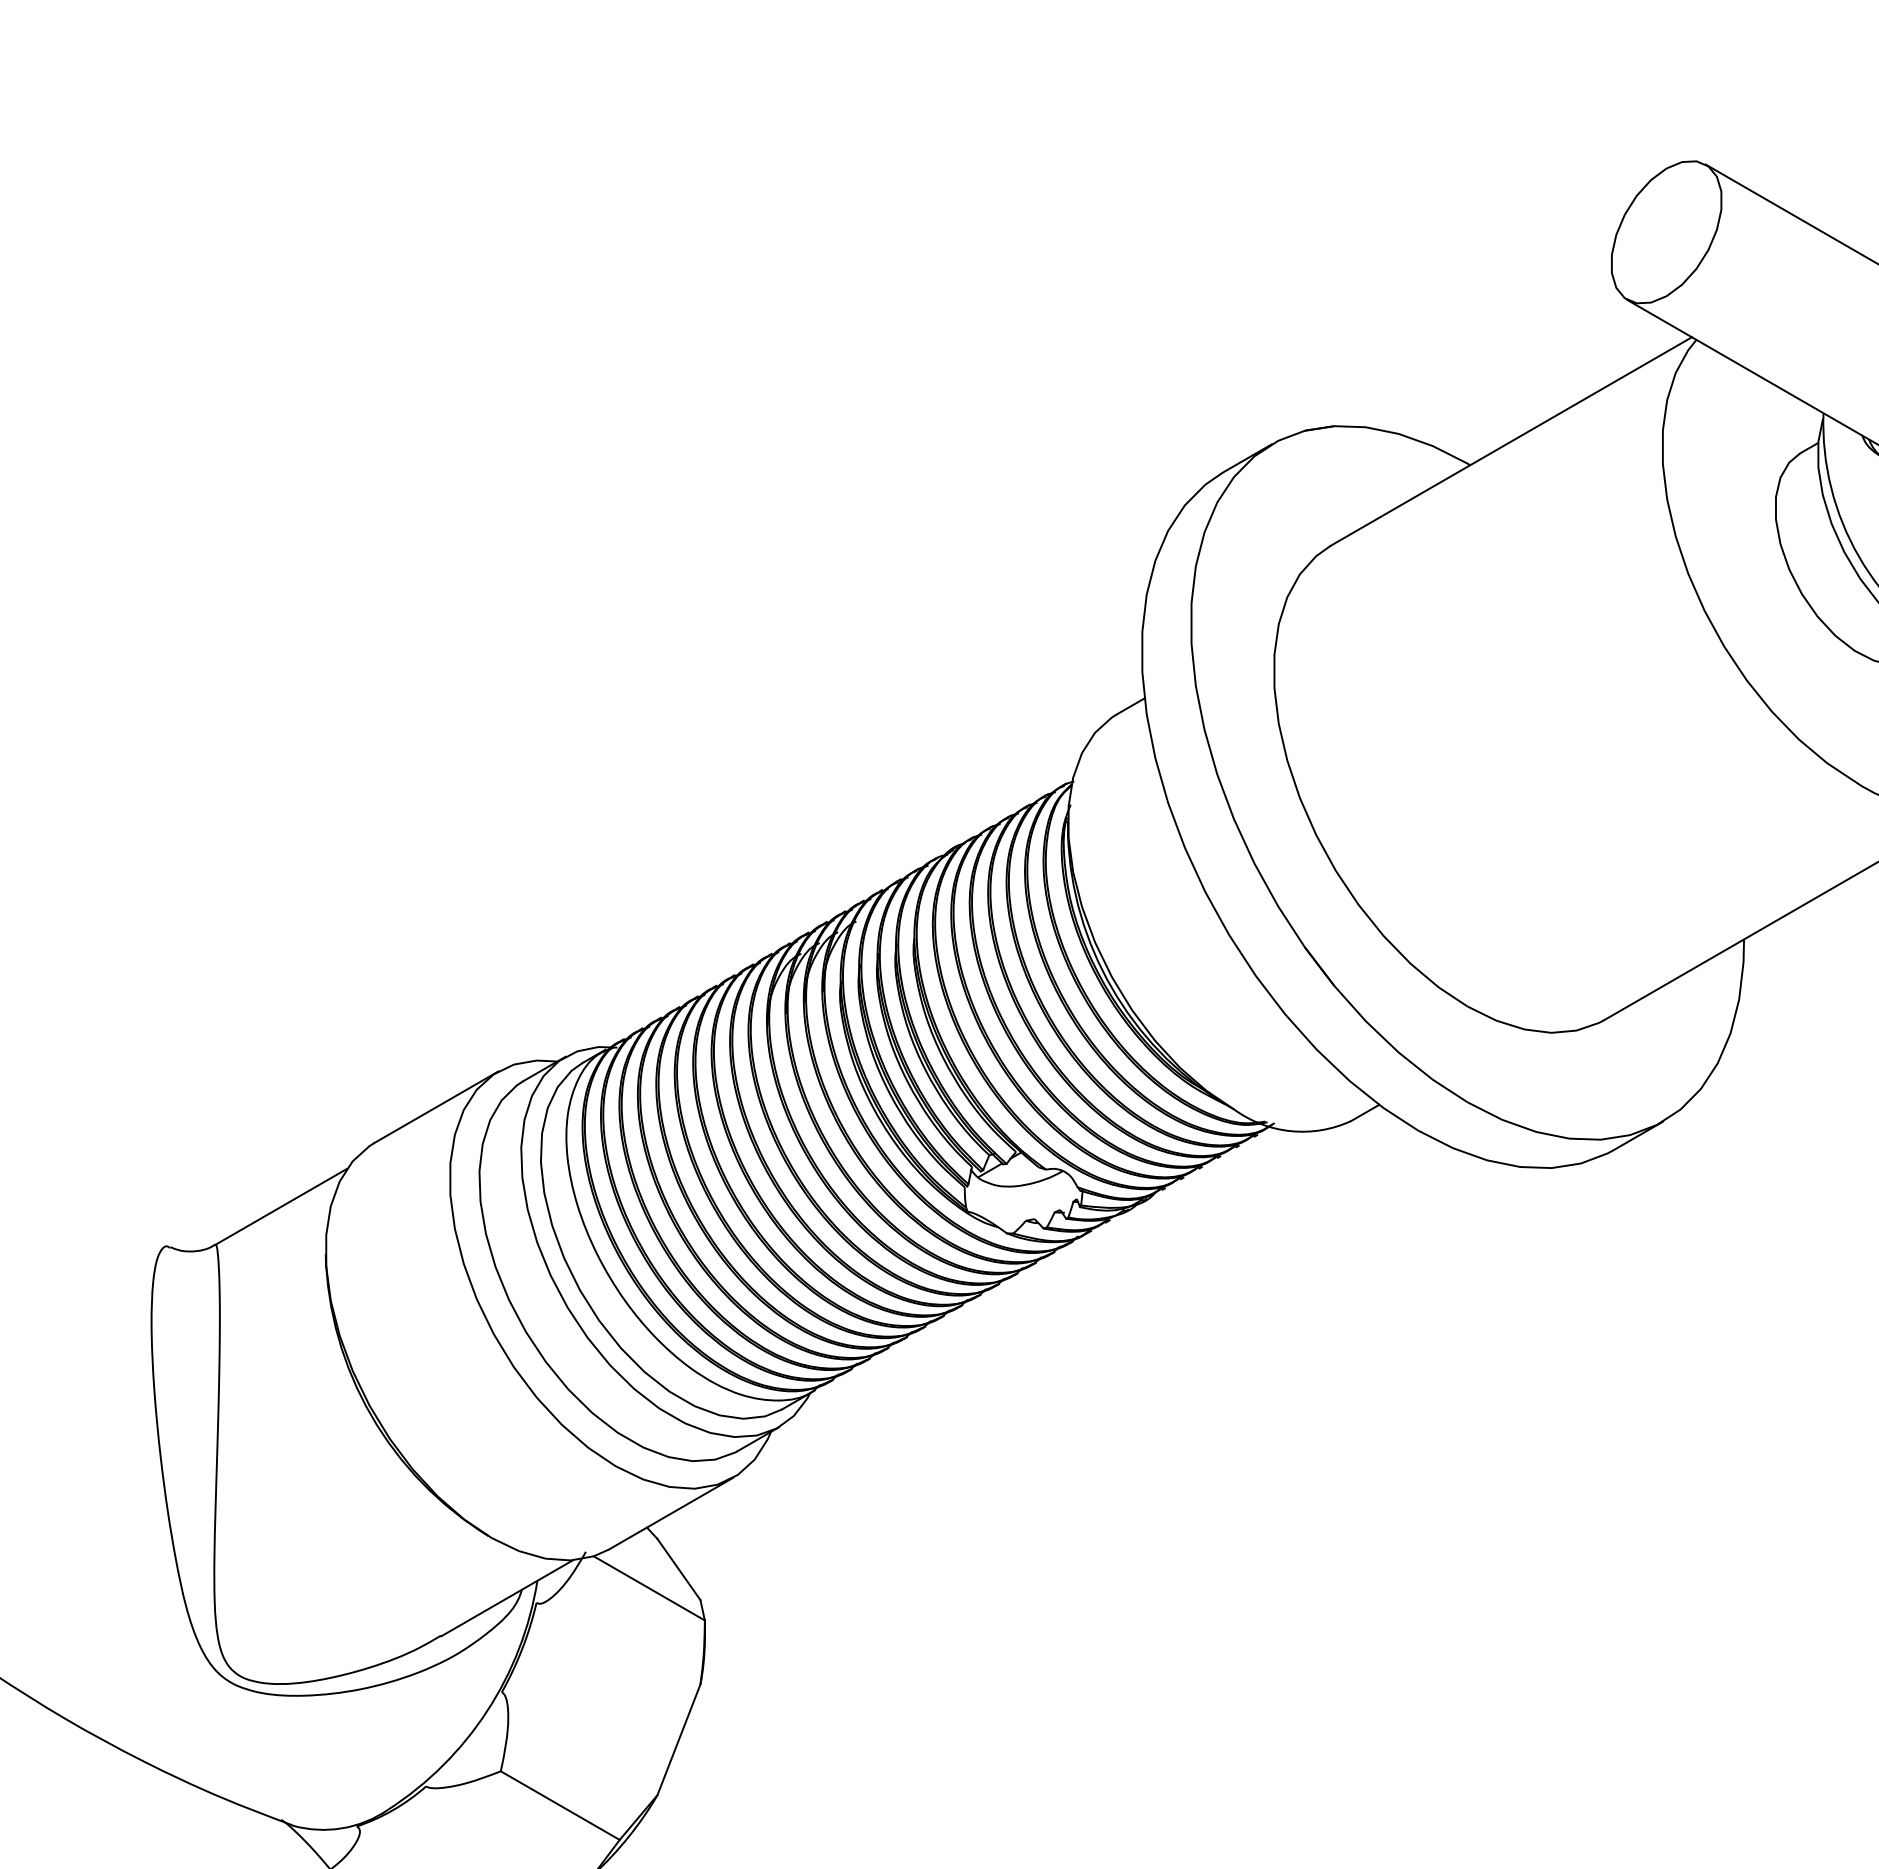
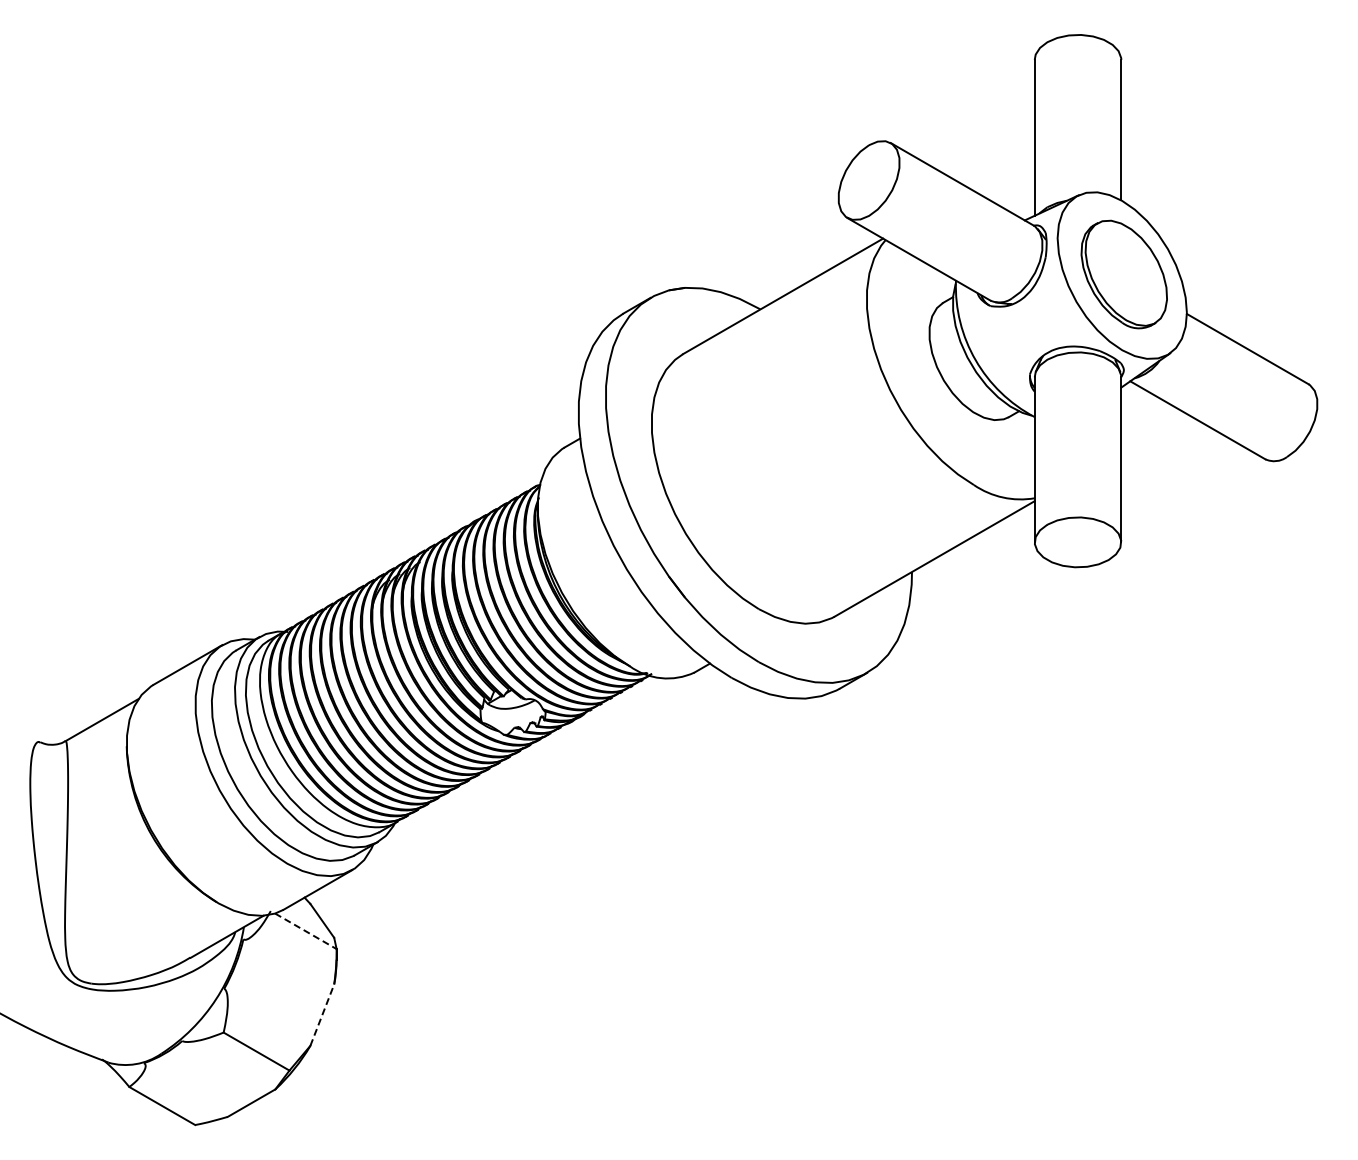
line: (648, 1588) -> (305, 931), solid -> dashed
line: (679, 1740) -> (322, 1015), solid -> dashed

